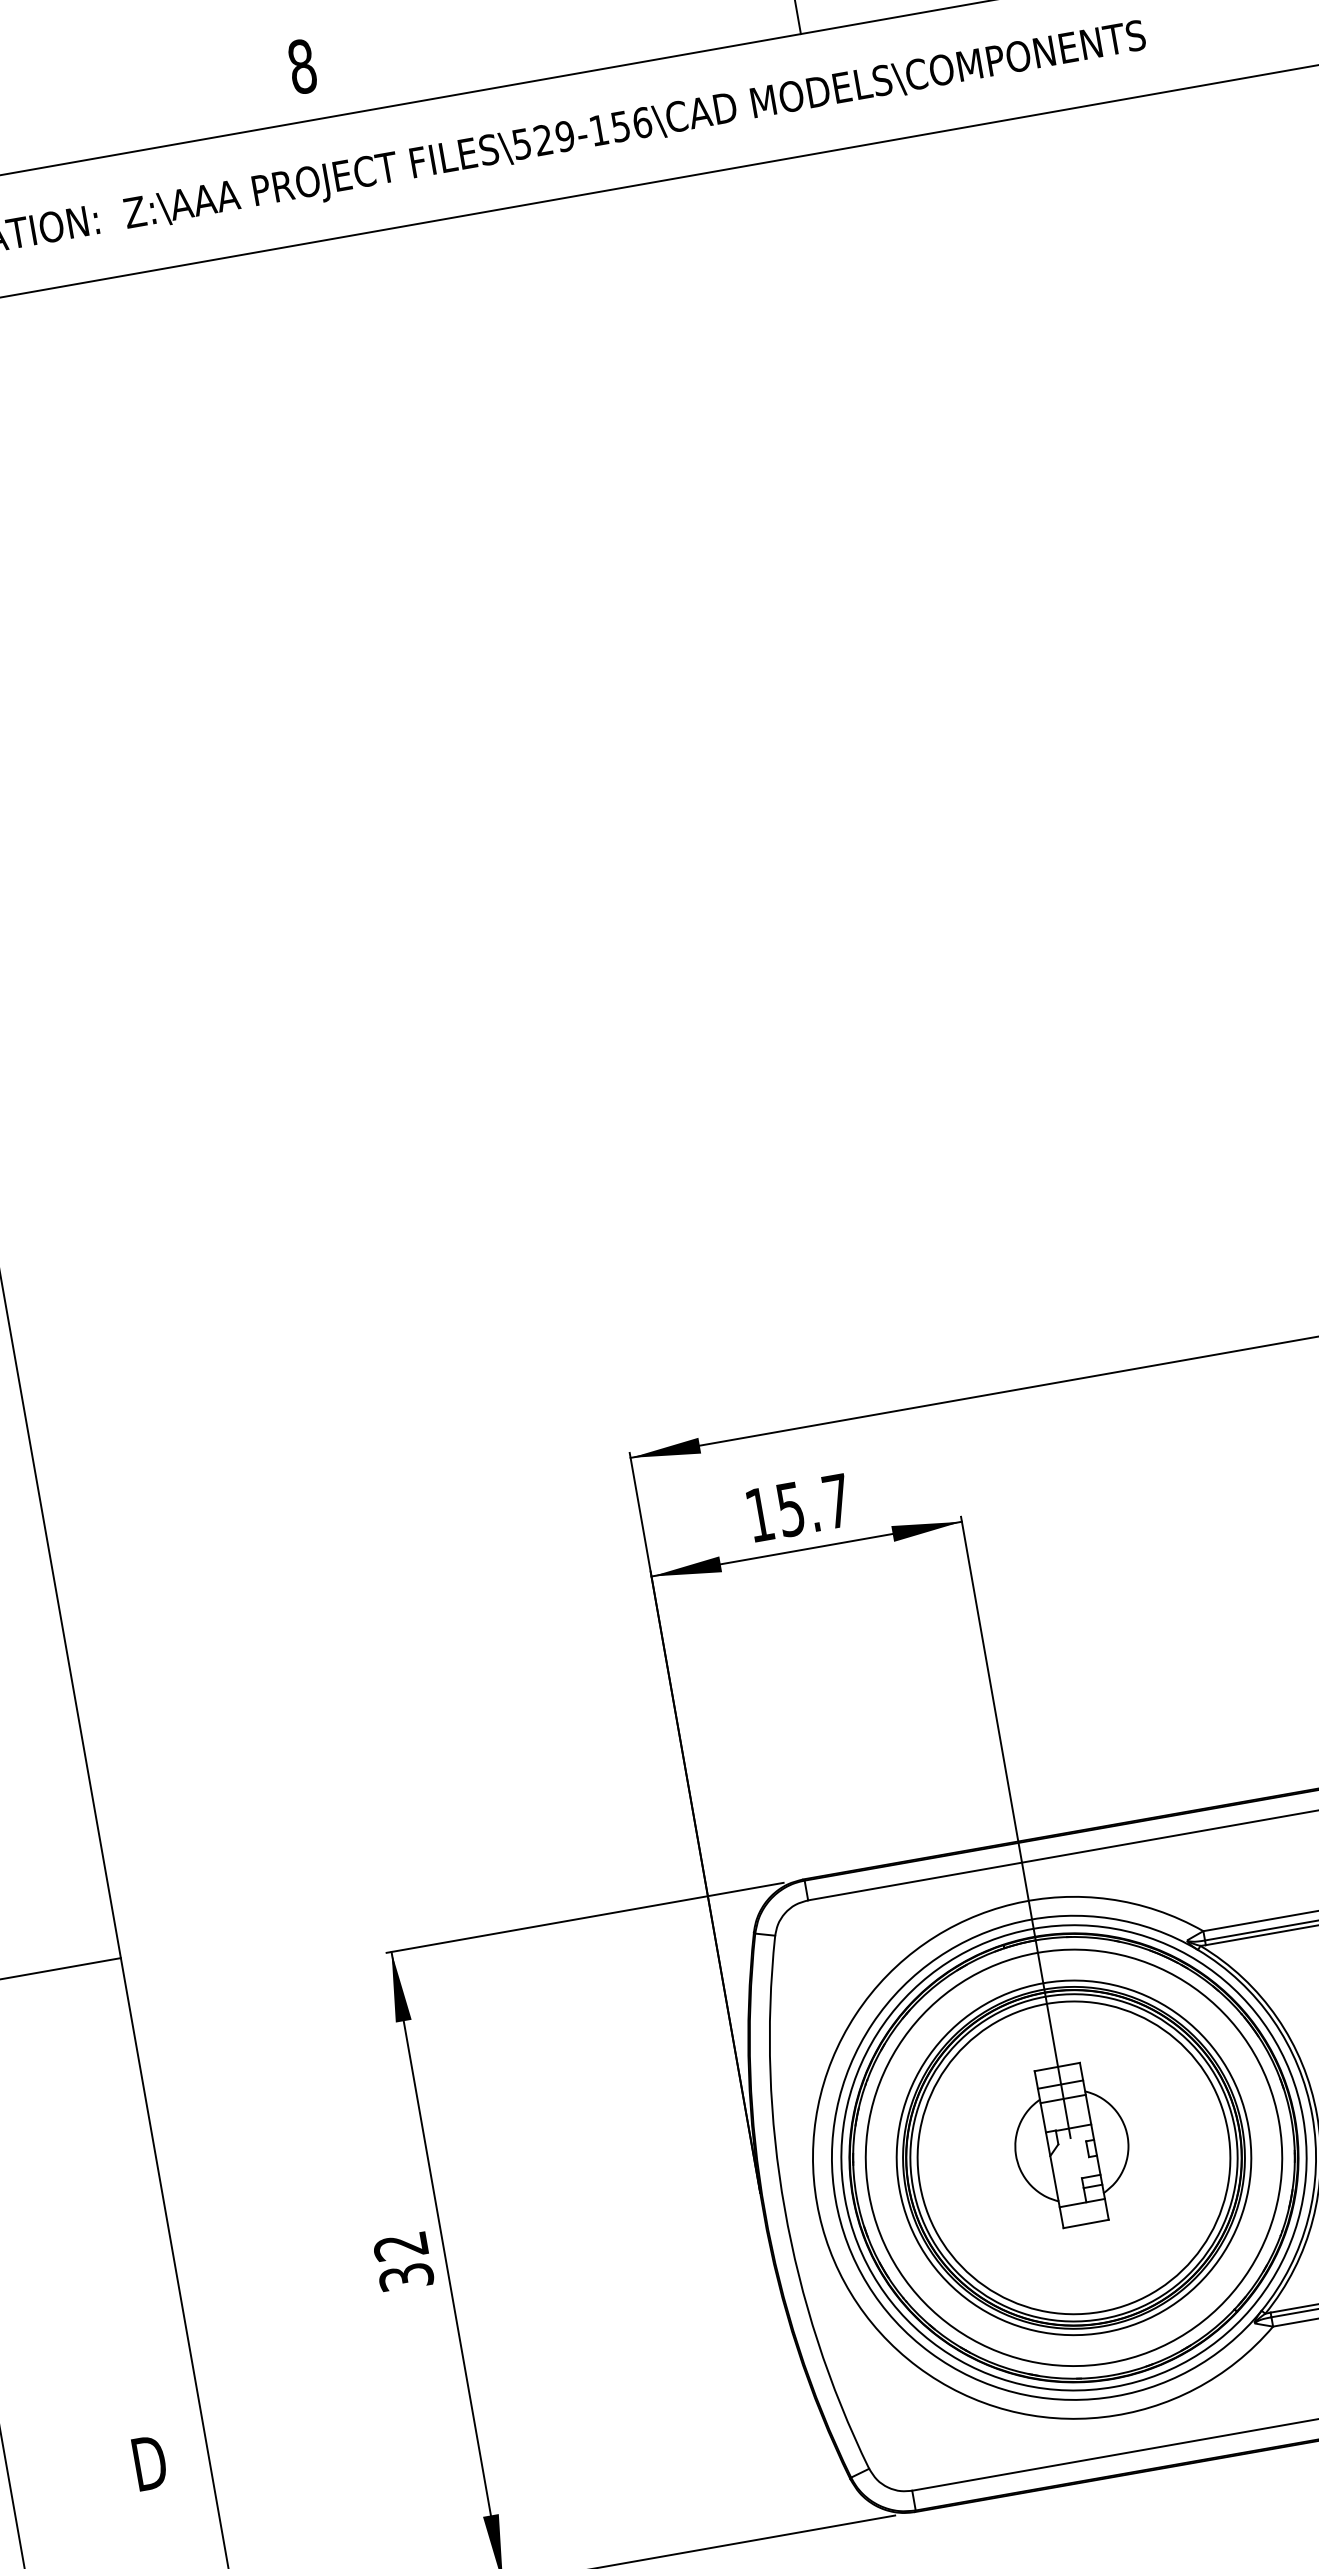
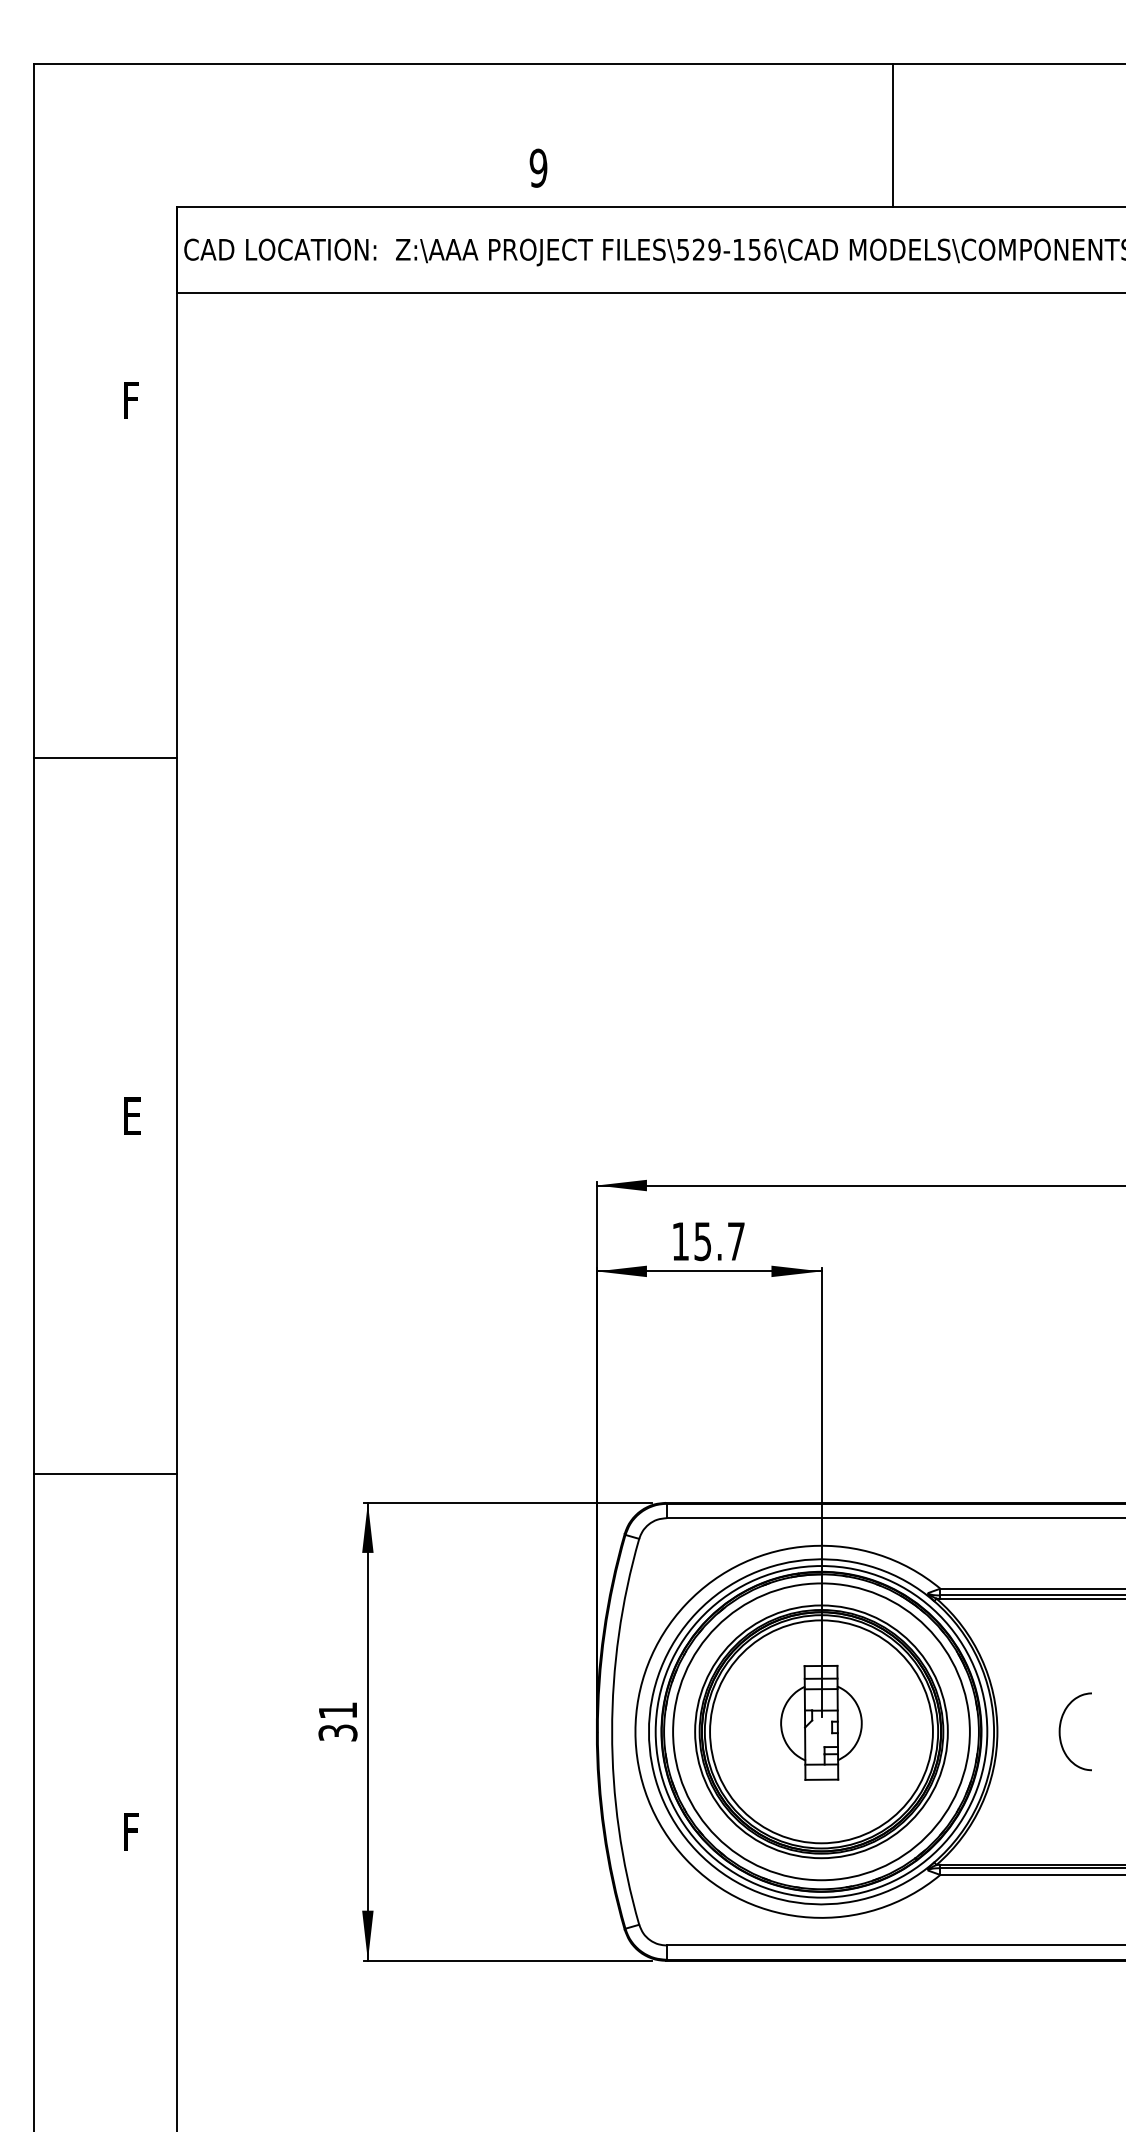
text: (301, 65) -> (538, 167), 8 -> 9
text: (400, 2246) -> (337, 1710), 32 -> 31
text: (149, 2462) -> (134, 1831), D -> F

